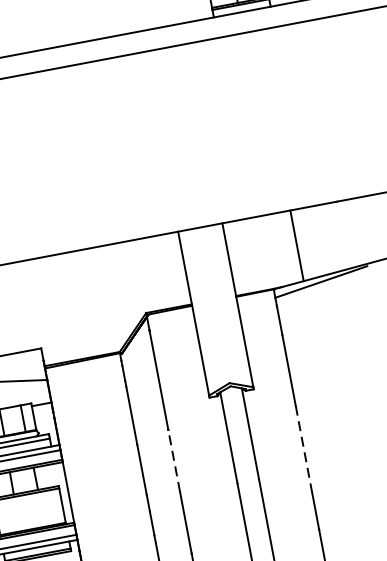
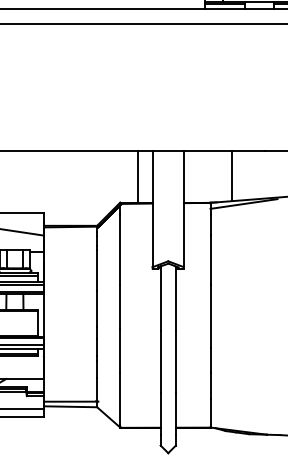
line: (164, 271) -> (138, 176), added
line: (304, 451) -> (210, 317), dashed -> solid
line: (174, 461) -> (120, 307), dashed -> solid

